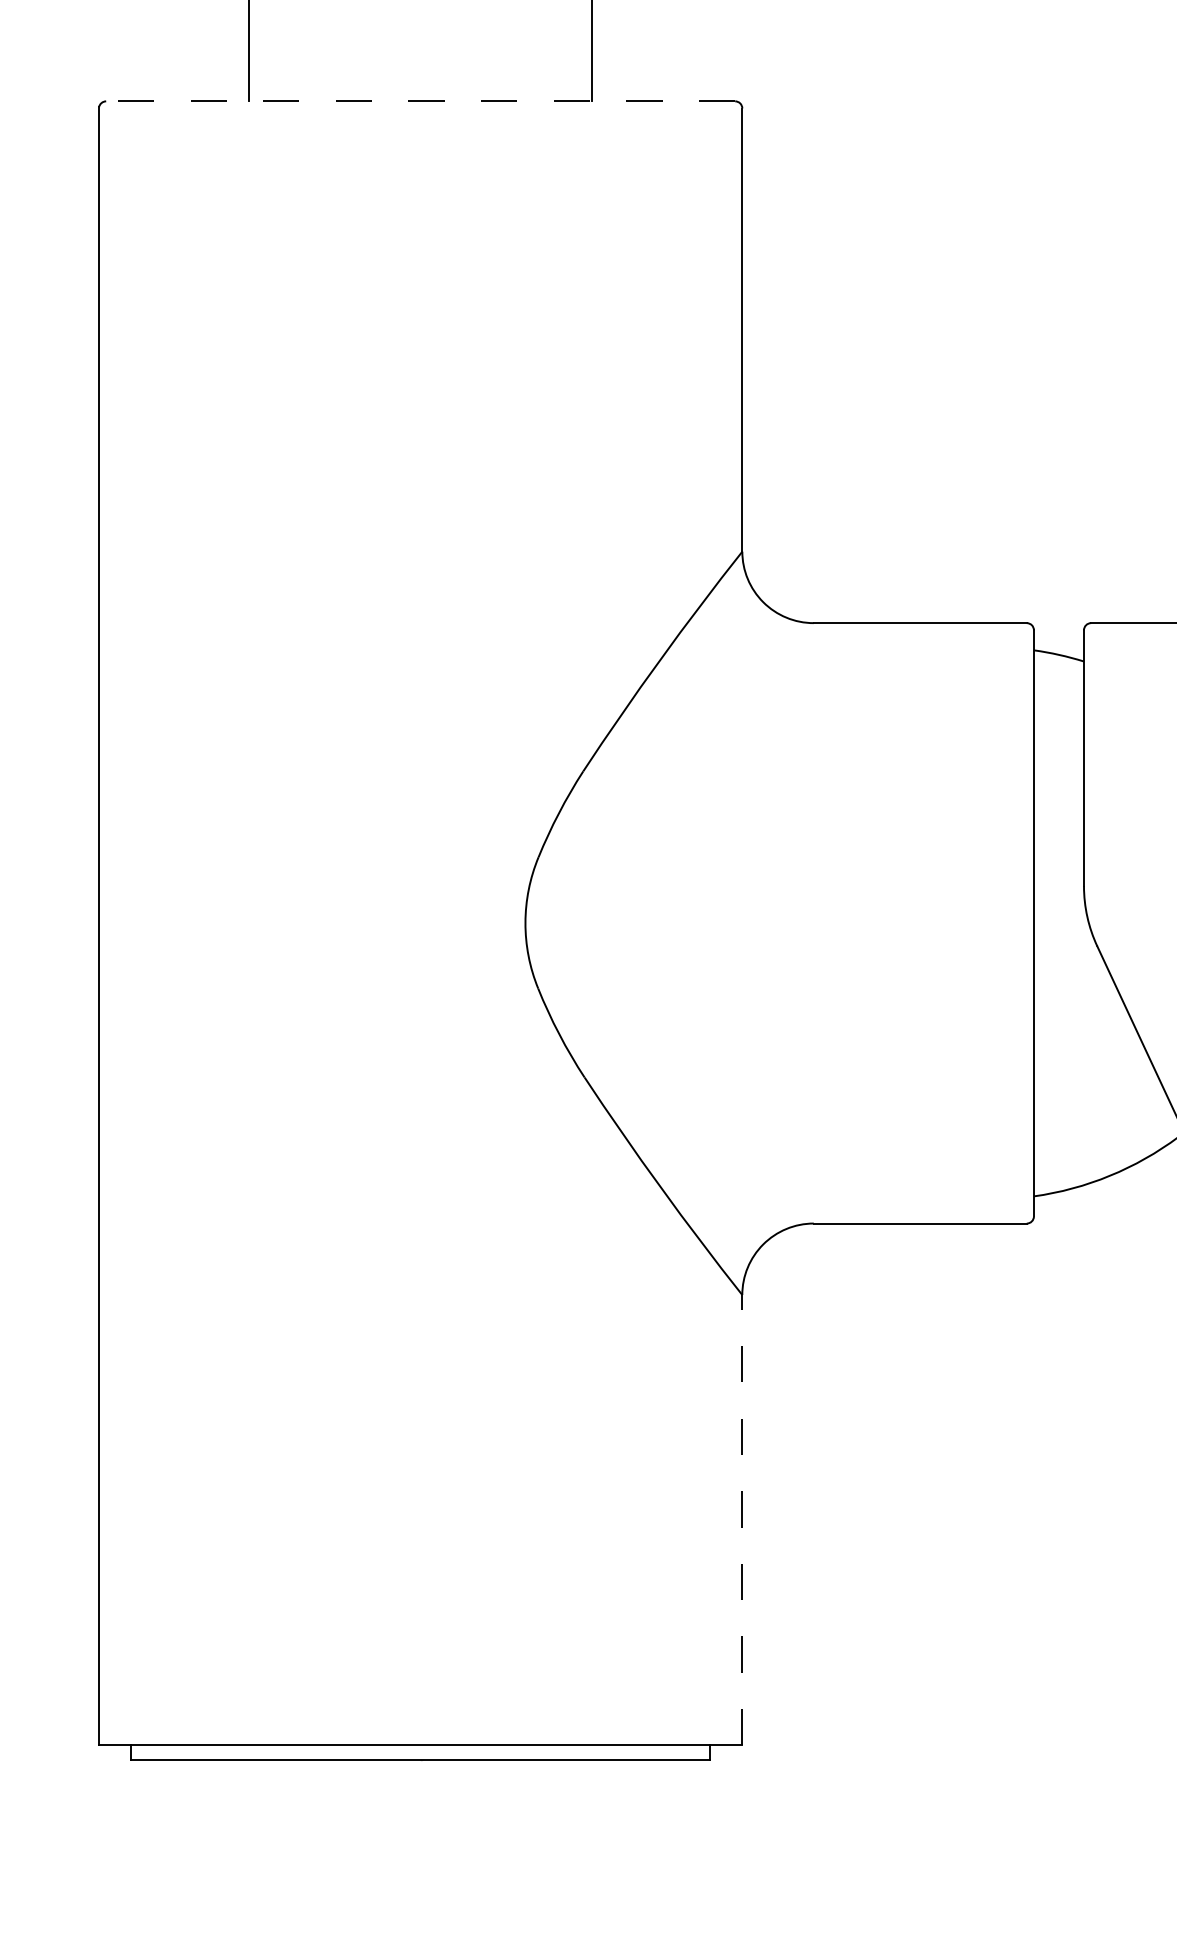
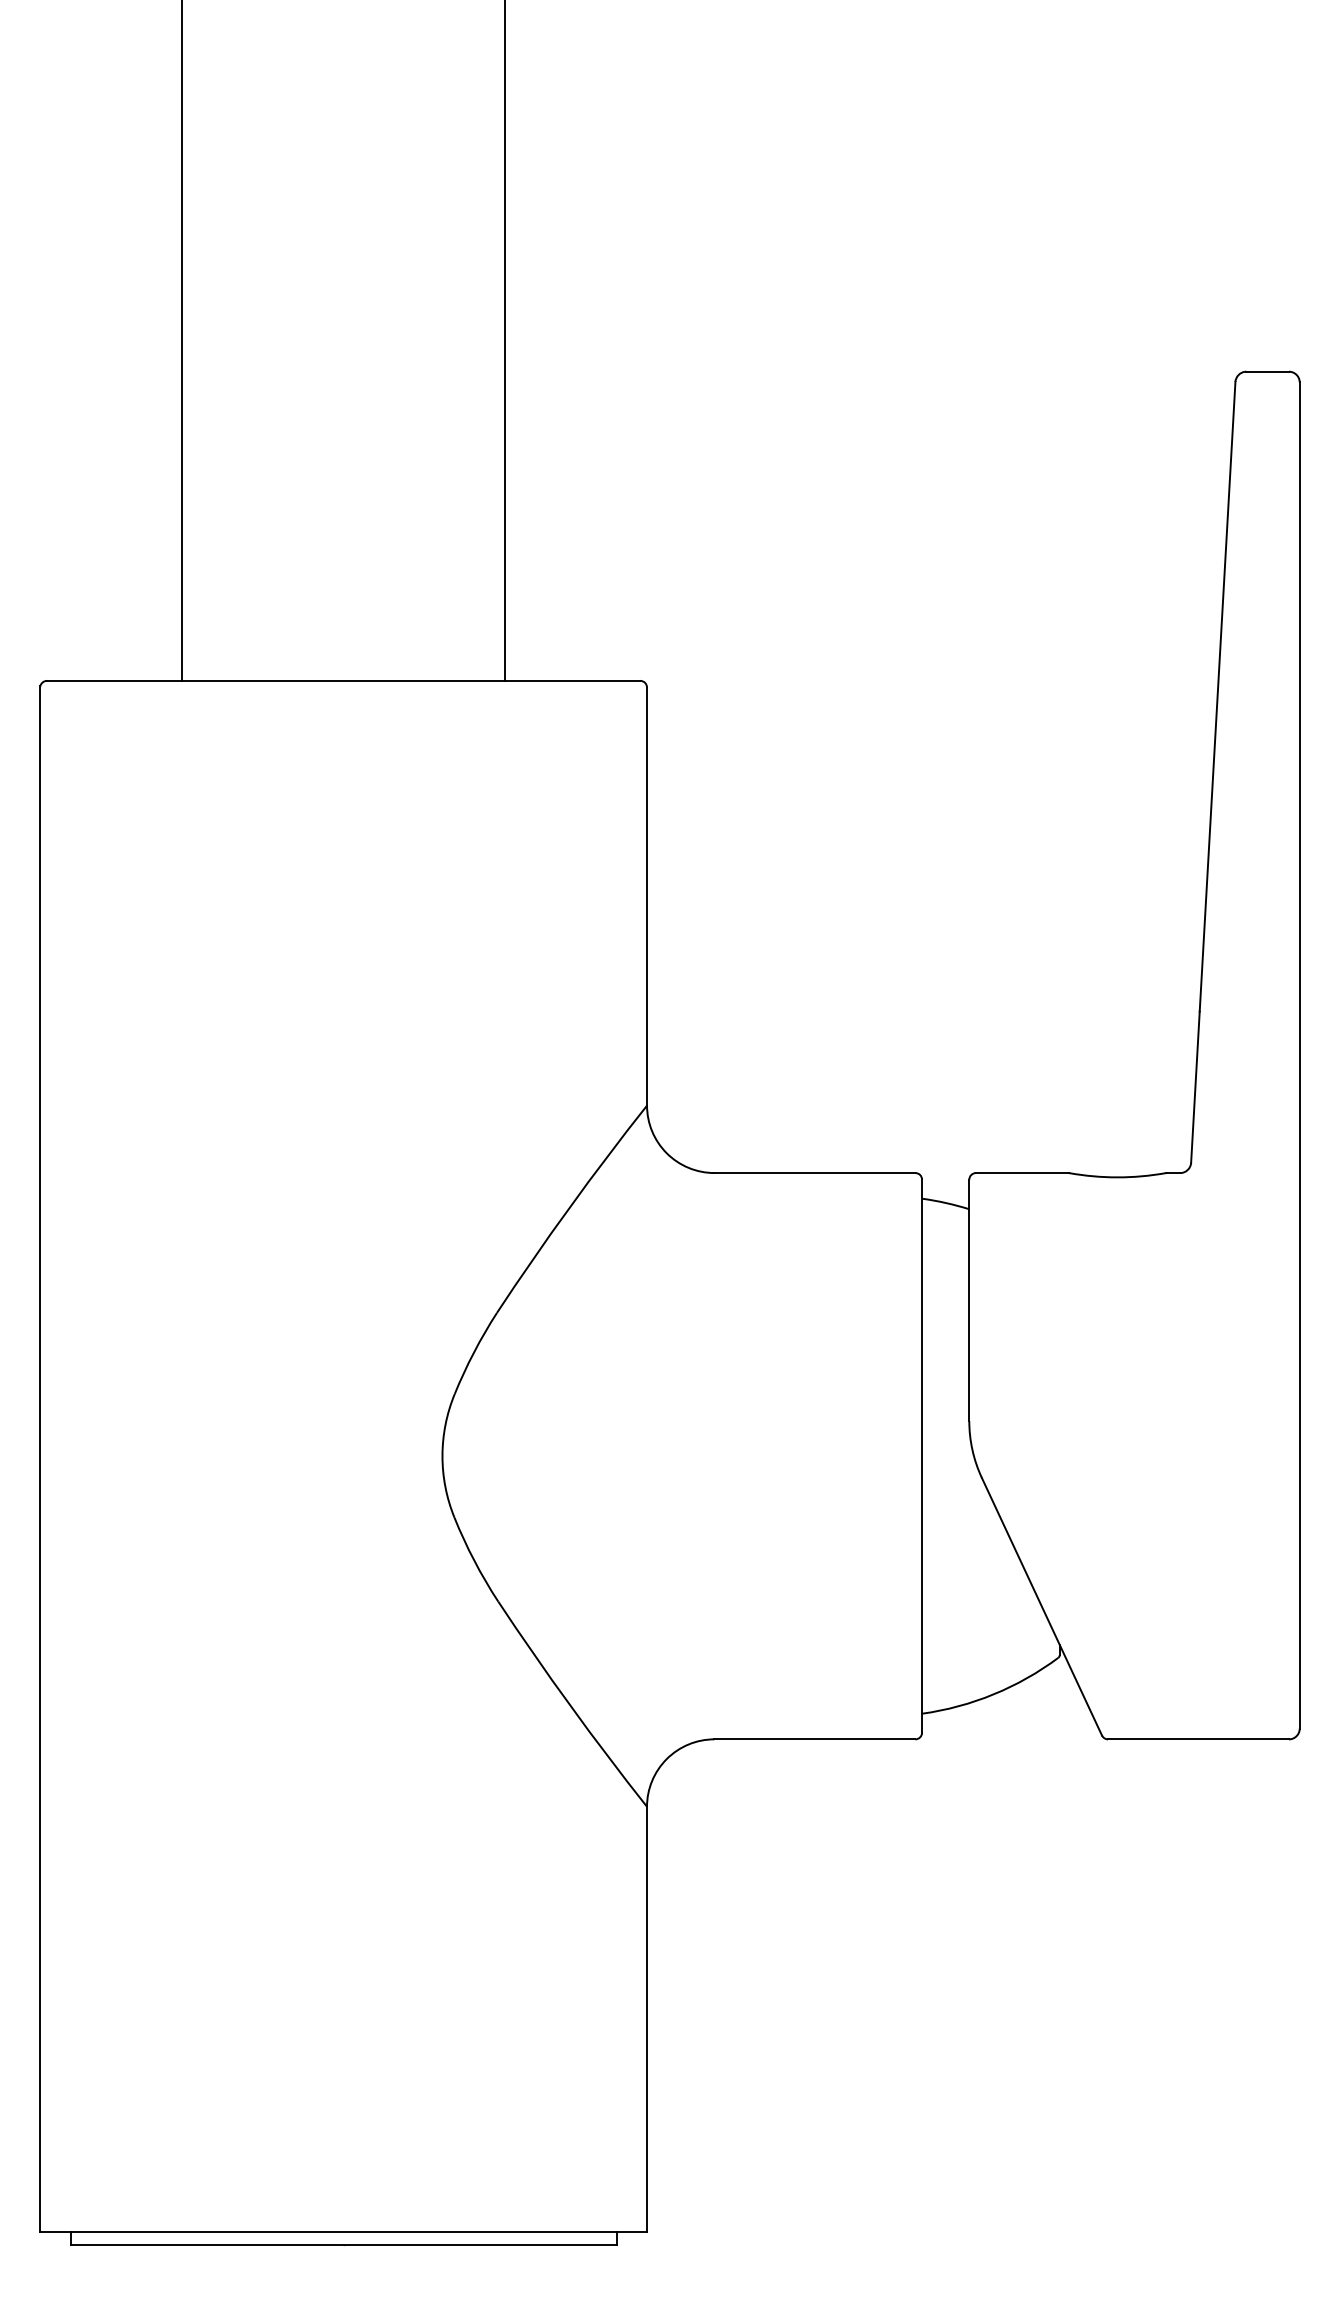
line: (420, 100) -> (343, 680), dashed -> solid
line: (742, 1519) -> (647, 2018), dashed -> solid

